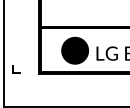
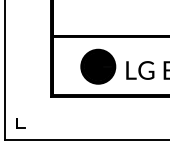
part: (15, 69) -> (20, 123), moved

